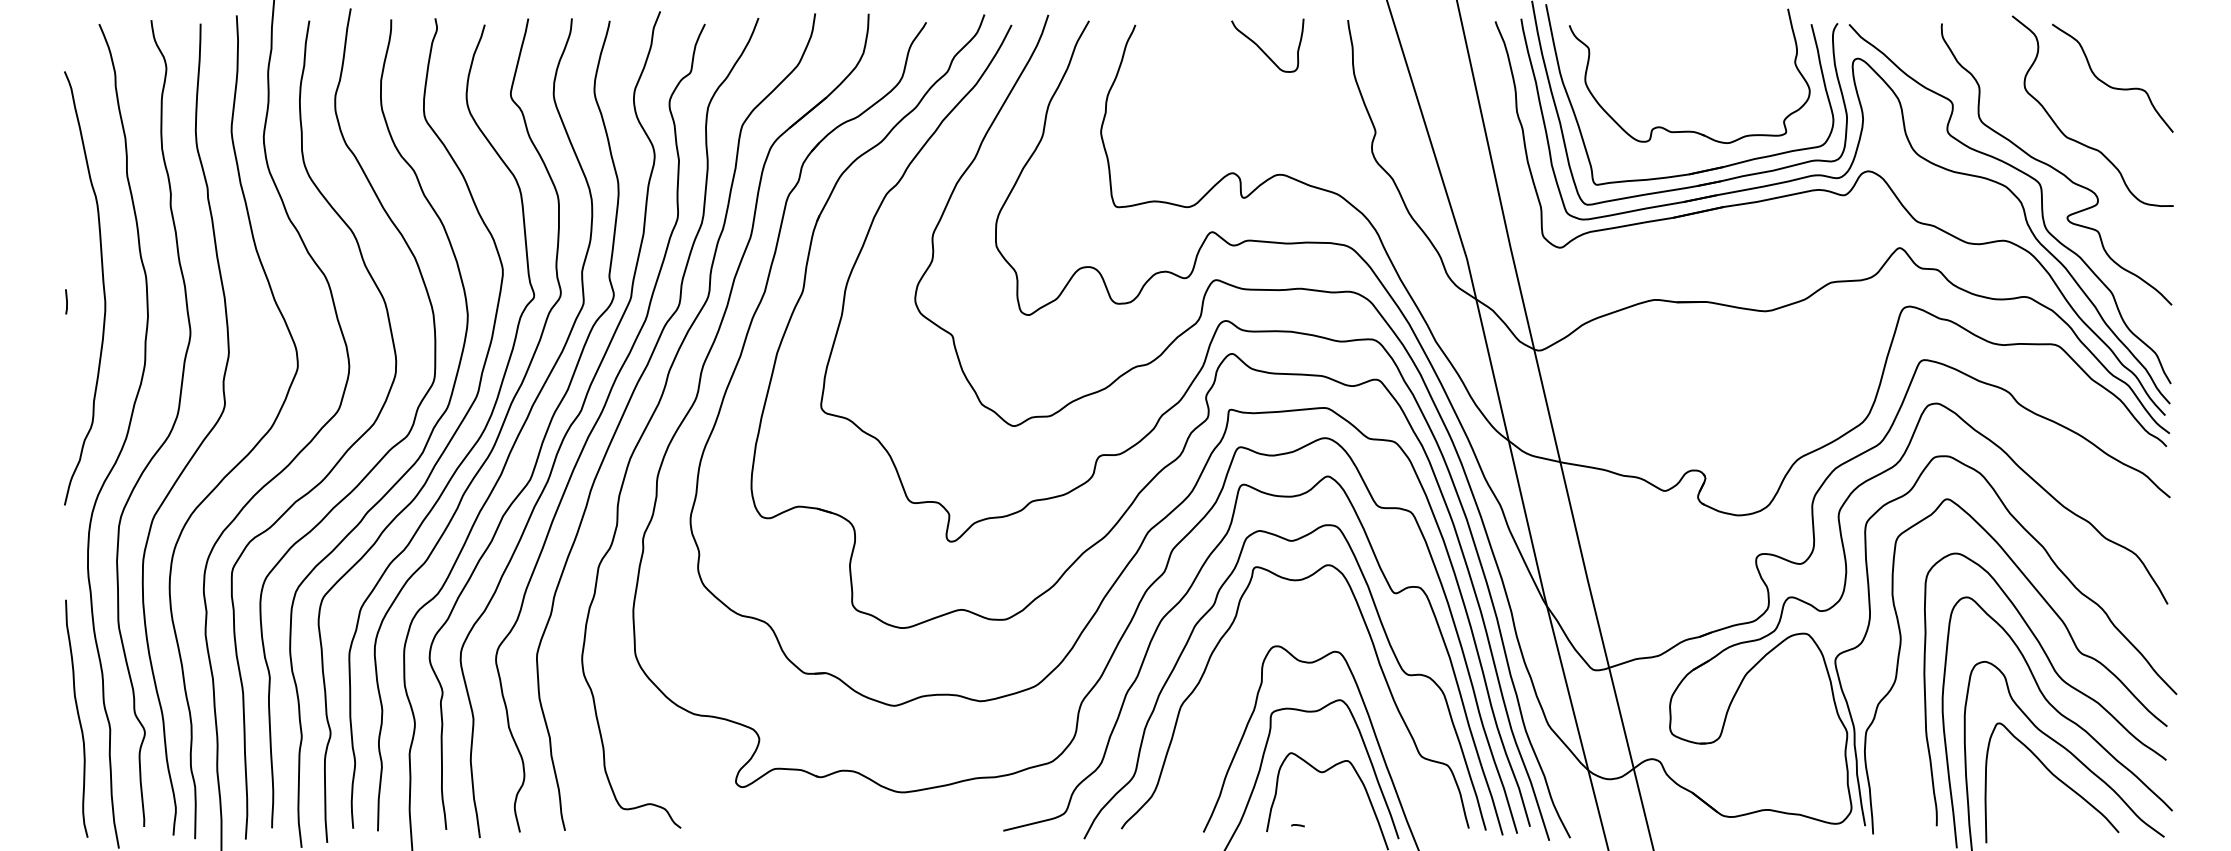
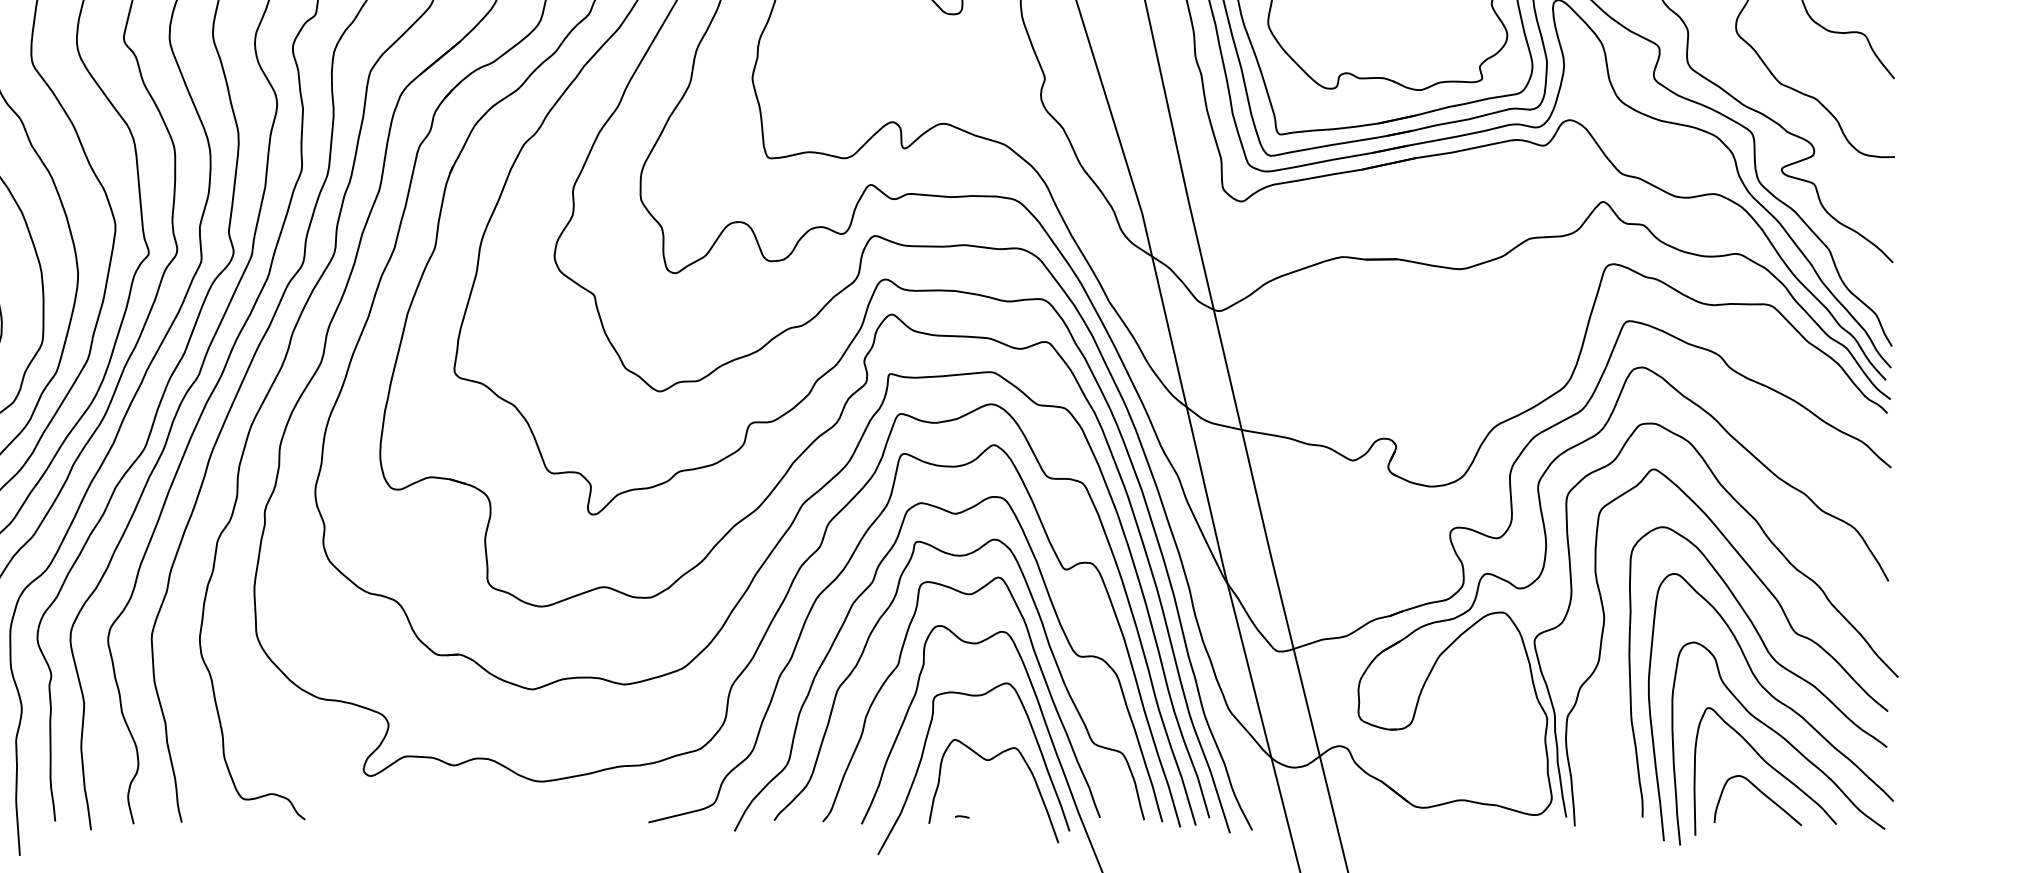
curve: (1237, 685) -> (897, 667), added
curve: (2049, 804) -> (1762, 794), added

